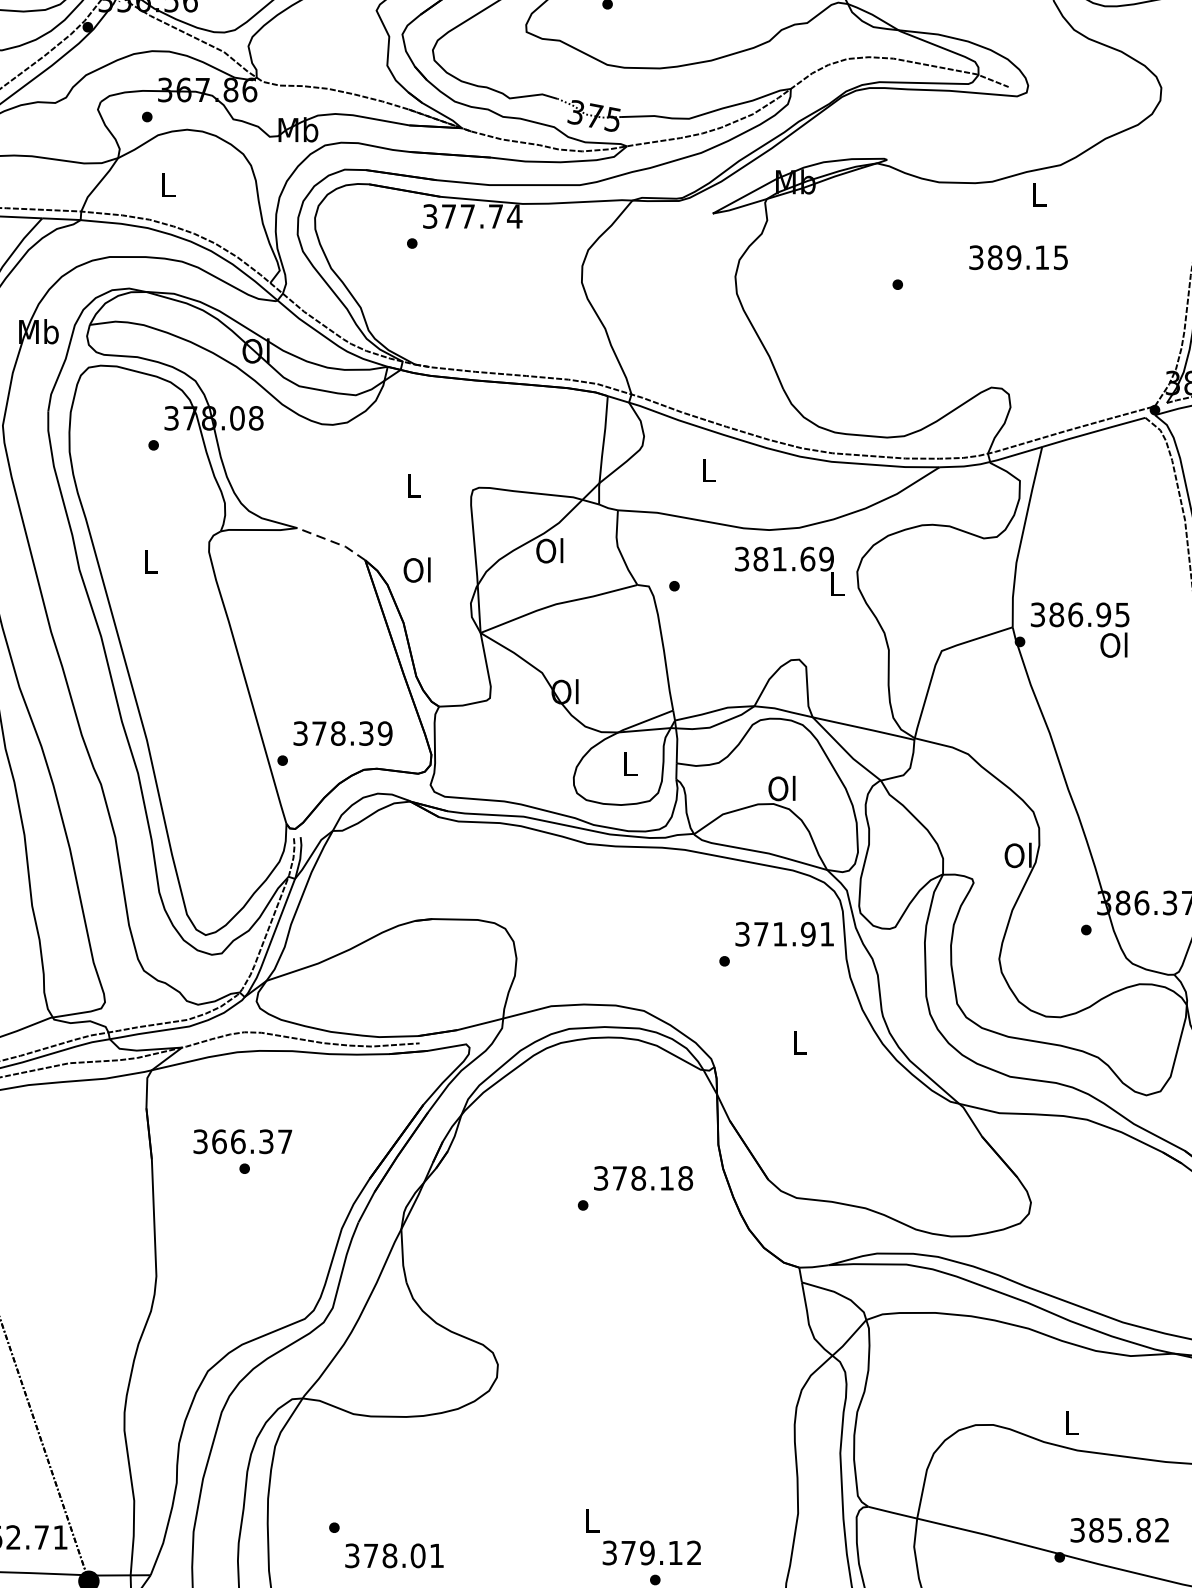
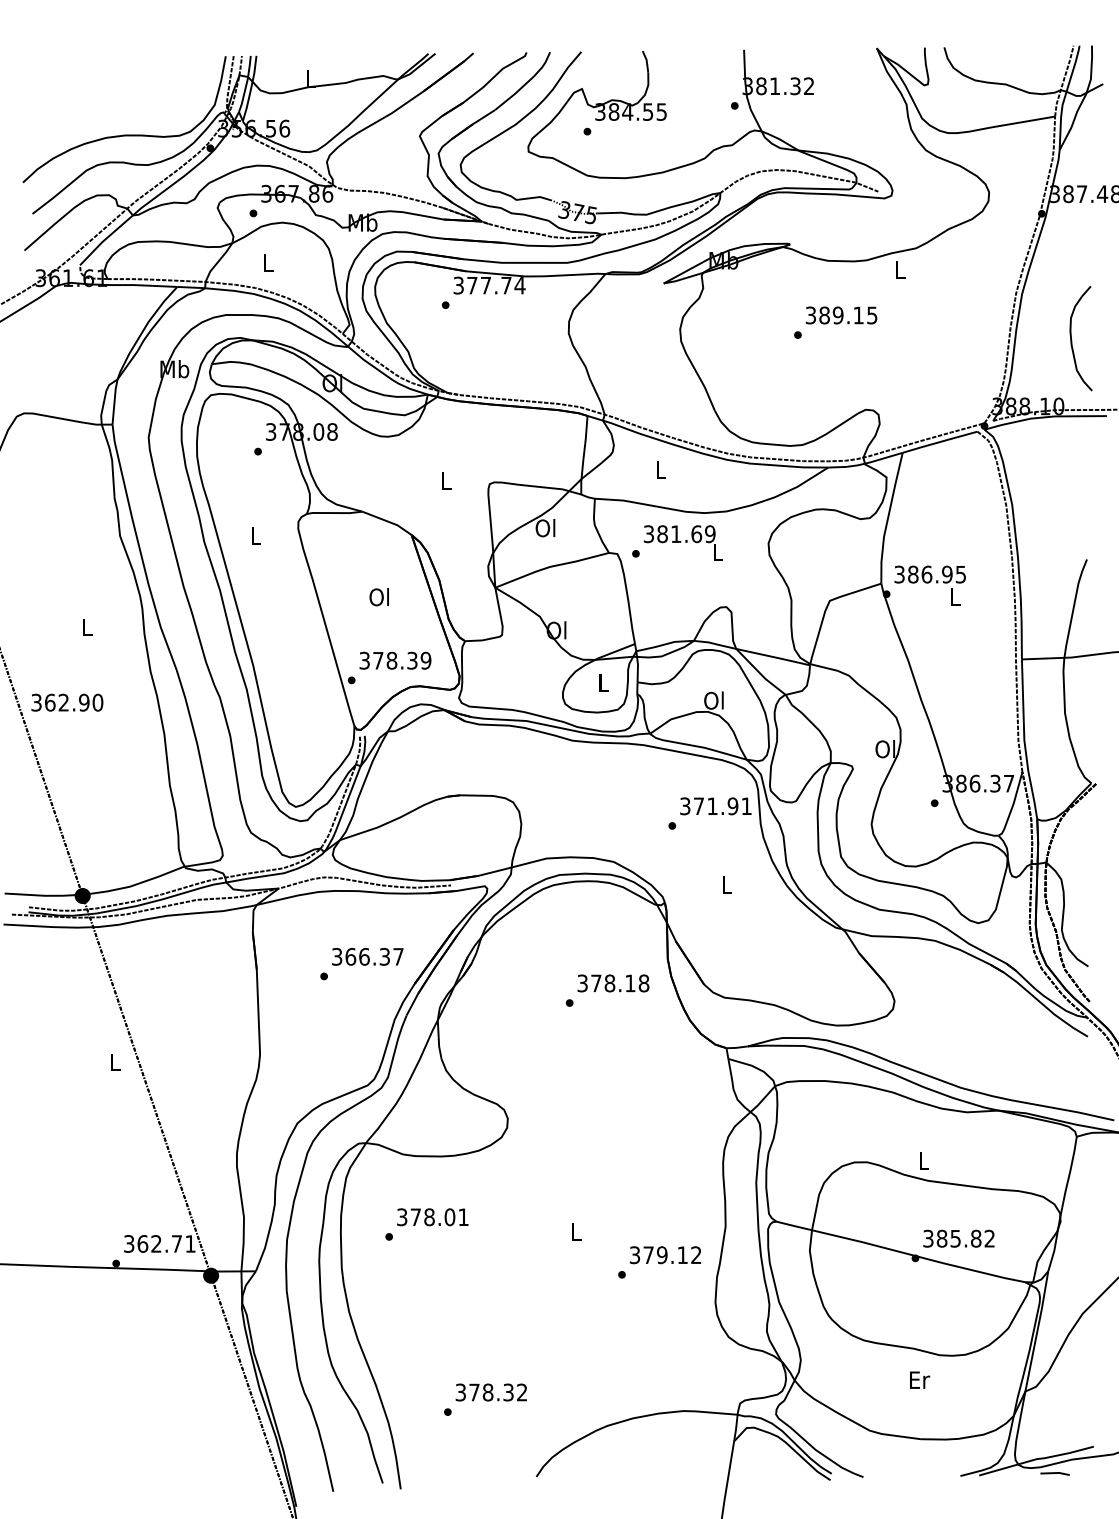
text: (1018, 257) -> (841, 315), moved
line: (333, 541) -> (388, 521), dashed -> solid
text: (416, 570) -> (378, 597), moved
text: (788, 570) -> (682, 542), moved
text: (1113, 645) -> (954, 596), Ol -> L
text: (242, 1141) -> (367, 956), moved
text: (651, 1553) -> (665, 1255), moved
text: (394, 1556) -> (432, 1217), moved

